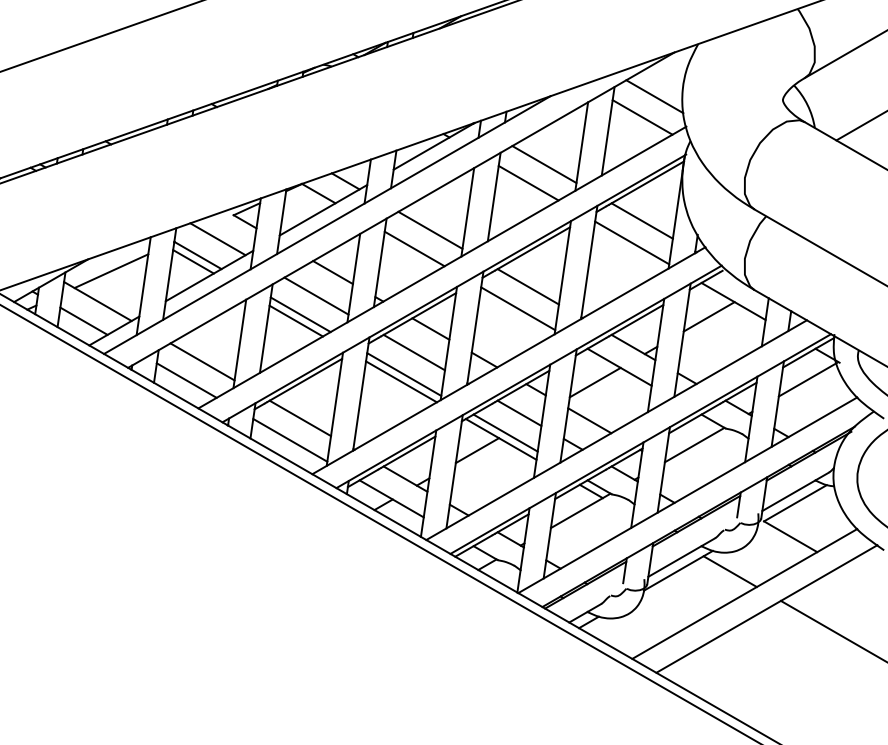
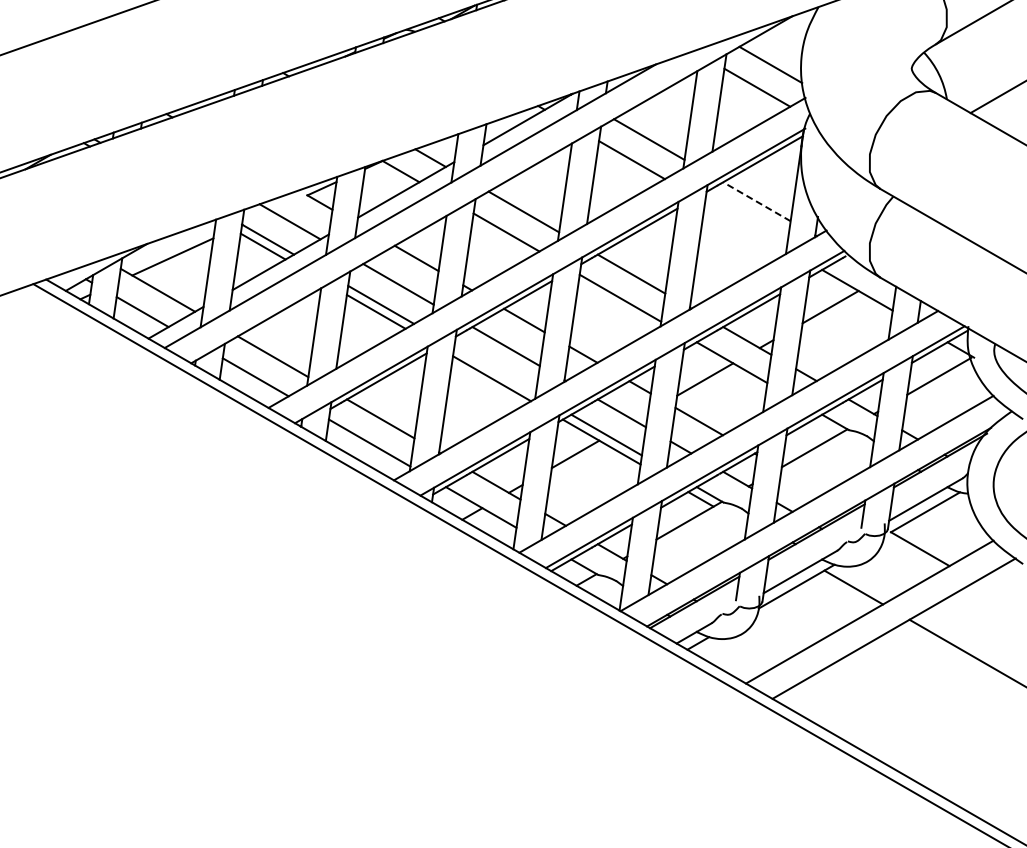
line: (641, 220) -> (756, 201), solid -> dashed
line: (631, 242) -> (745, 225), removed
line: (403, 374) -> (494, 370), removed

